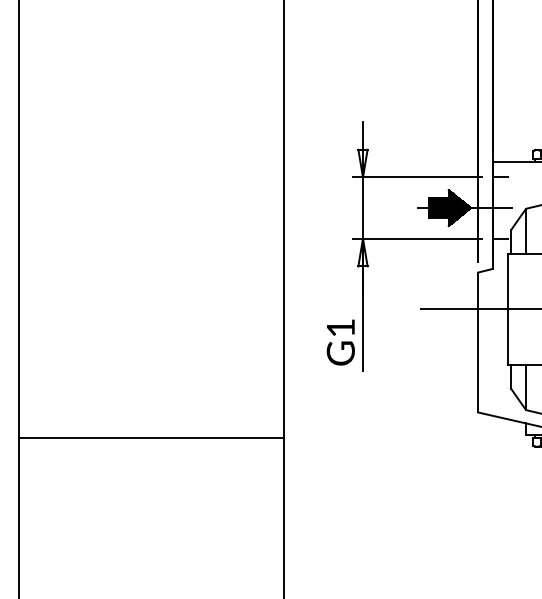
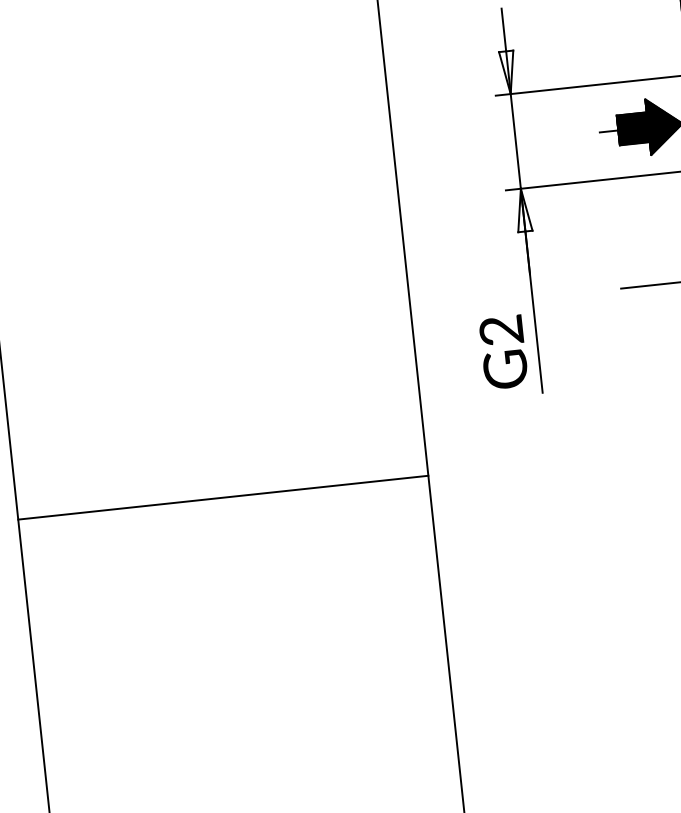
text: (340, 328) -> (500, 331), G1 -> G2
line: (151, 438) -> (223, 498), moved

